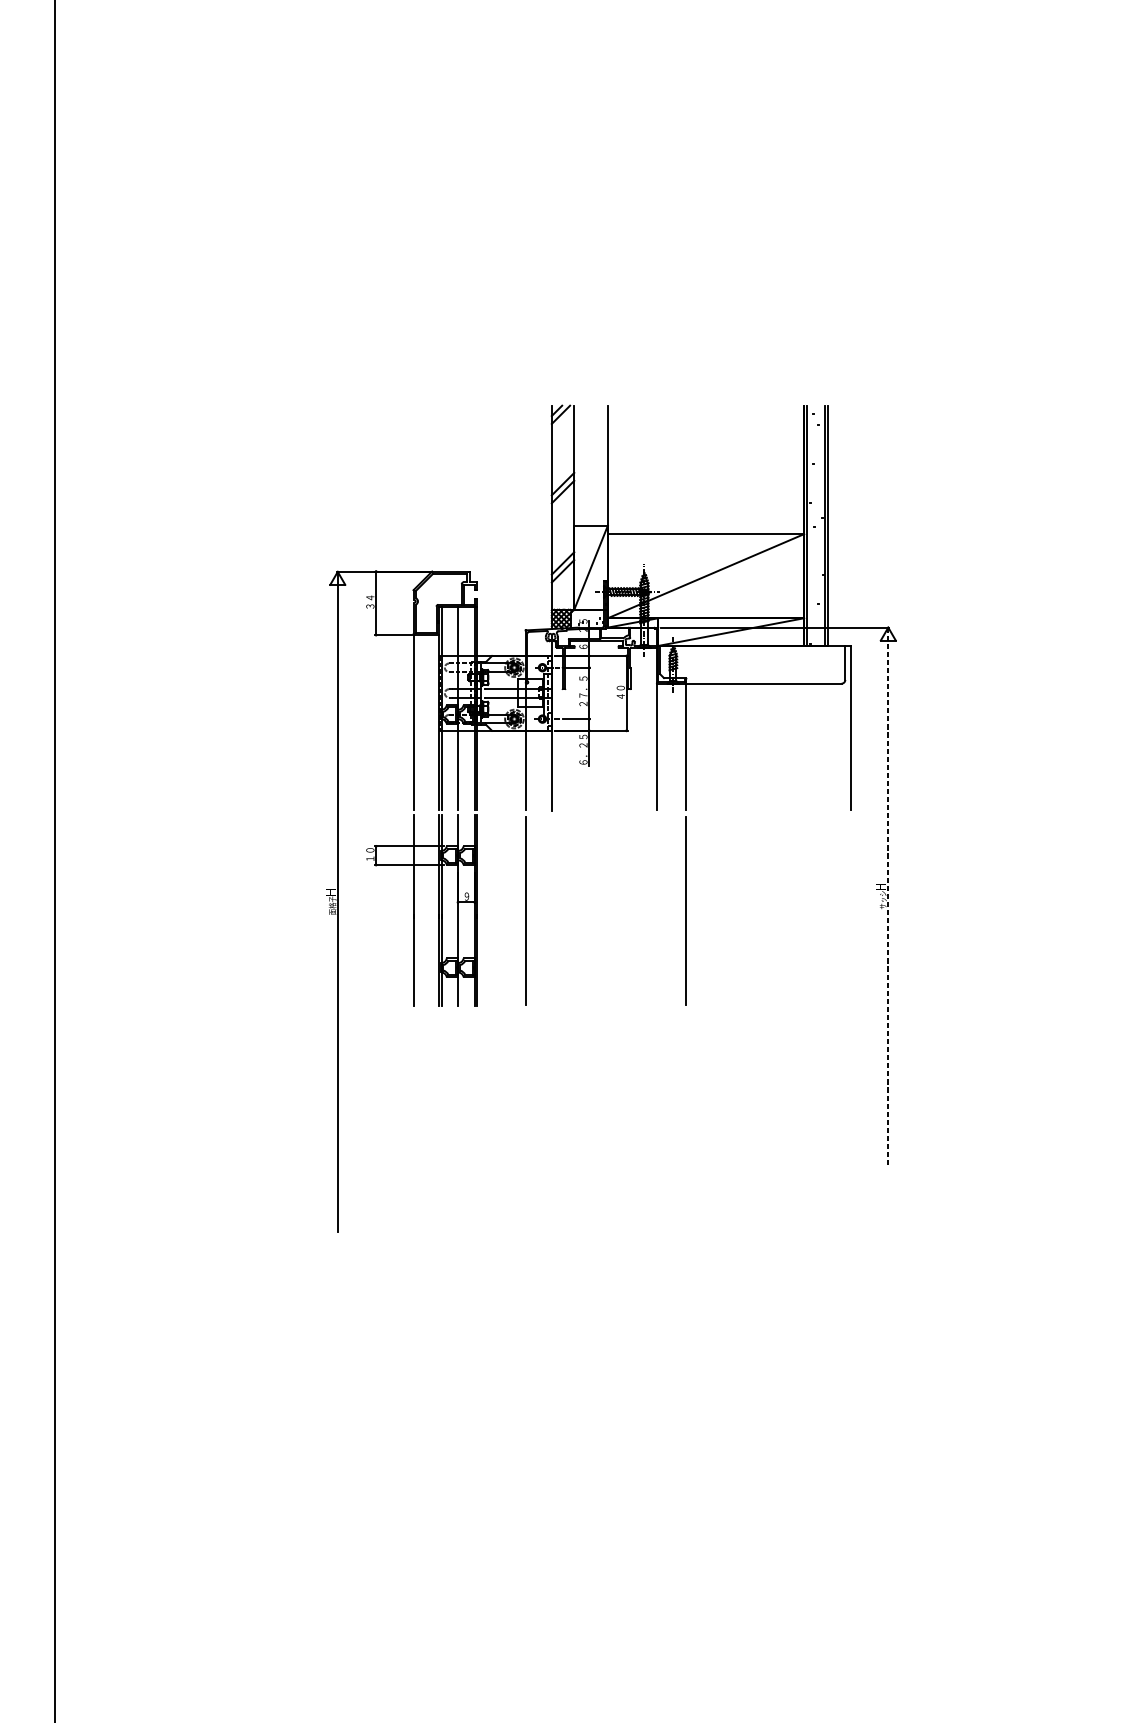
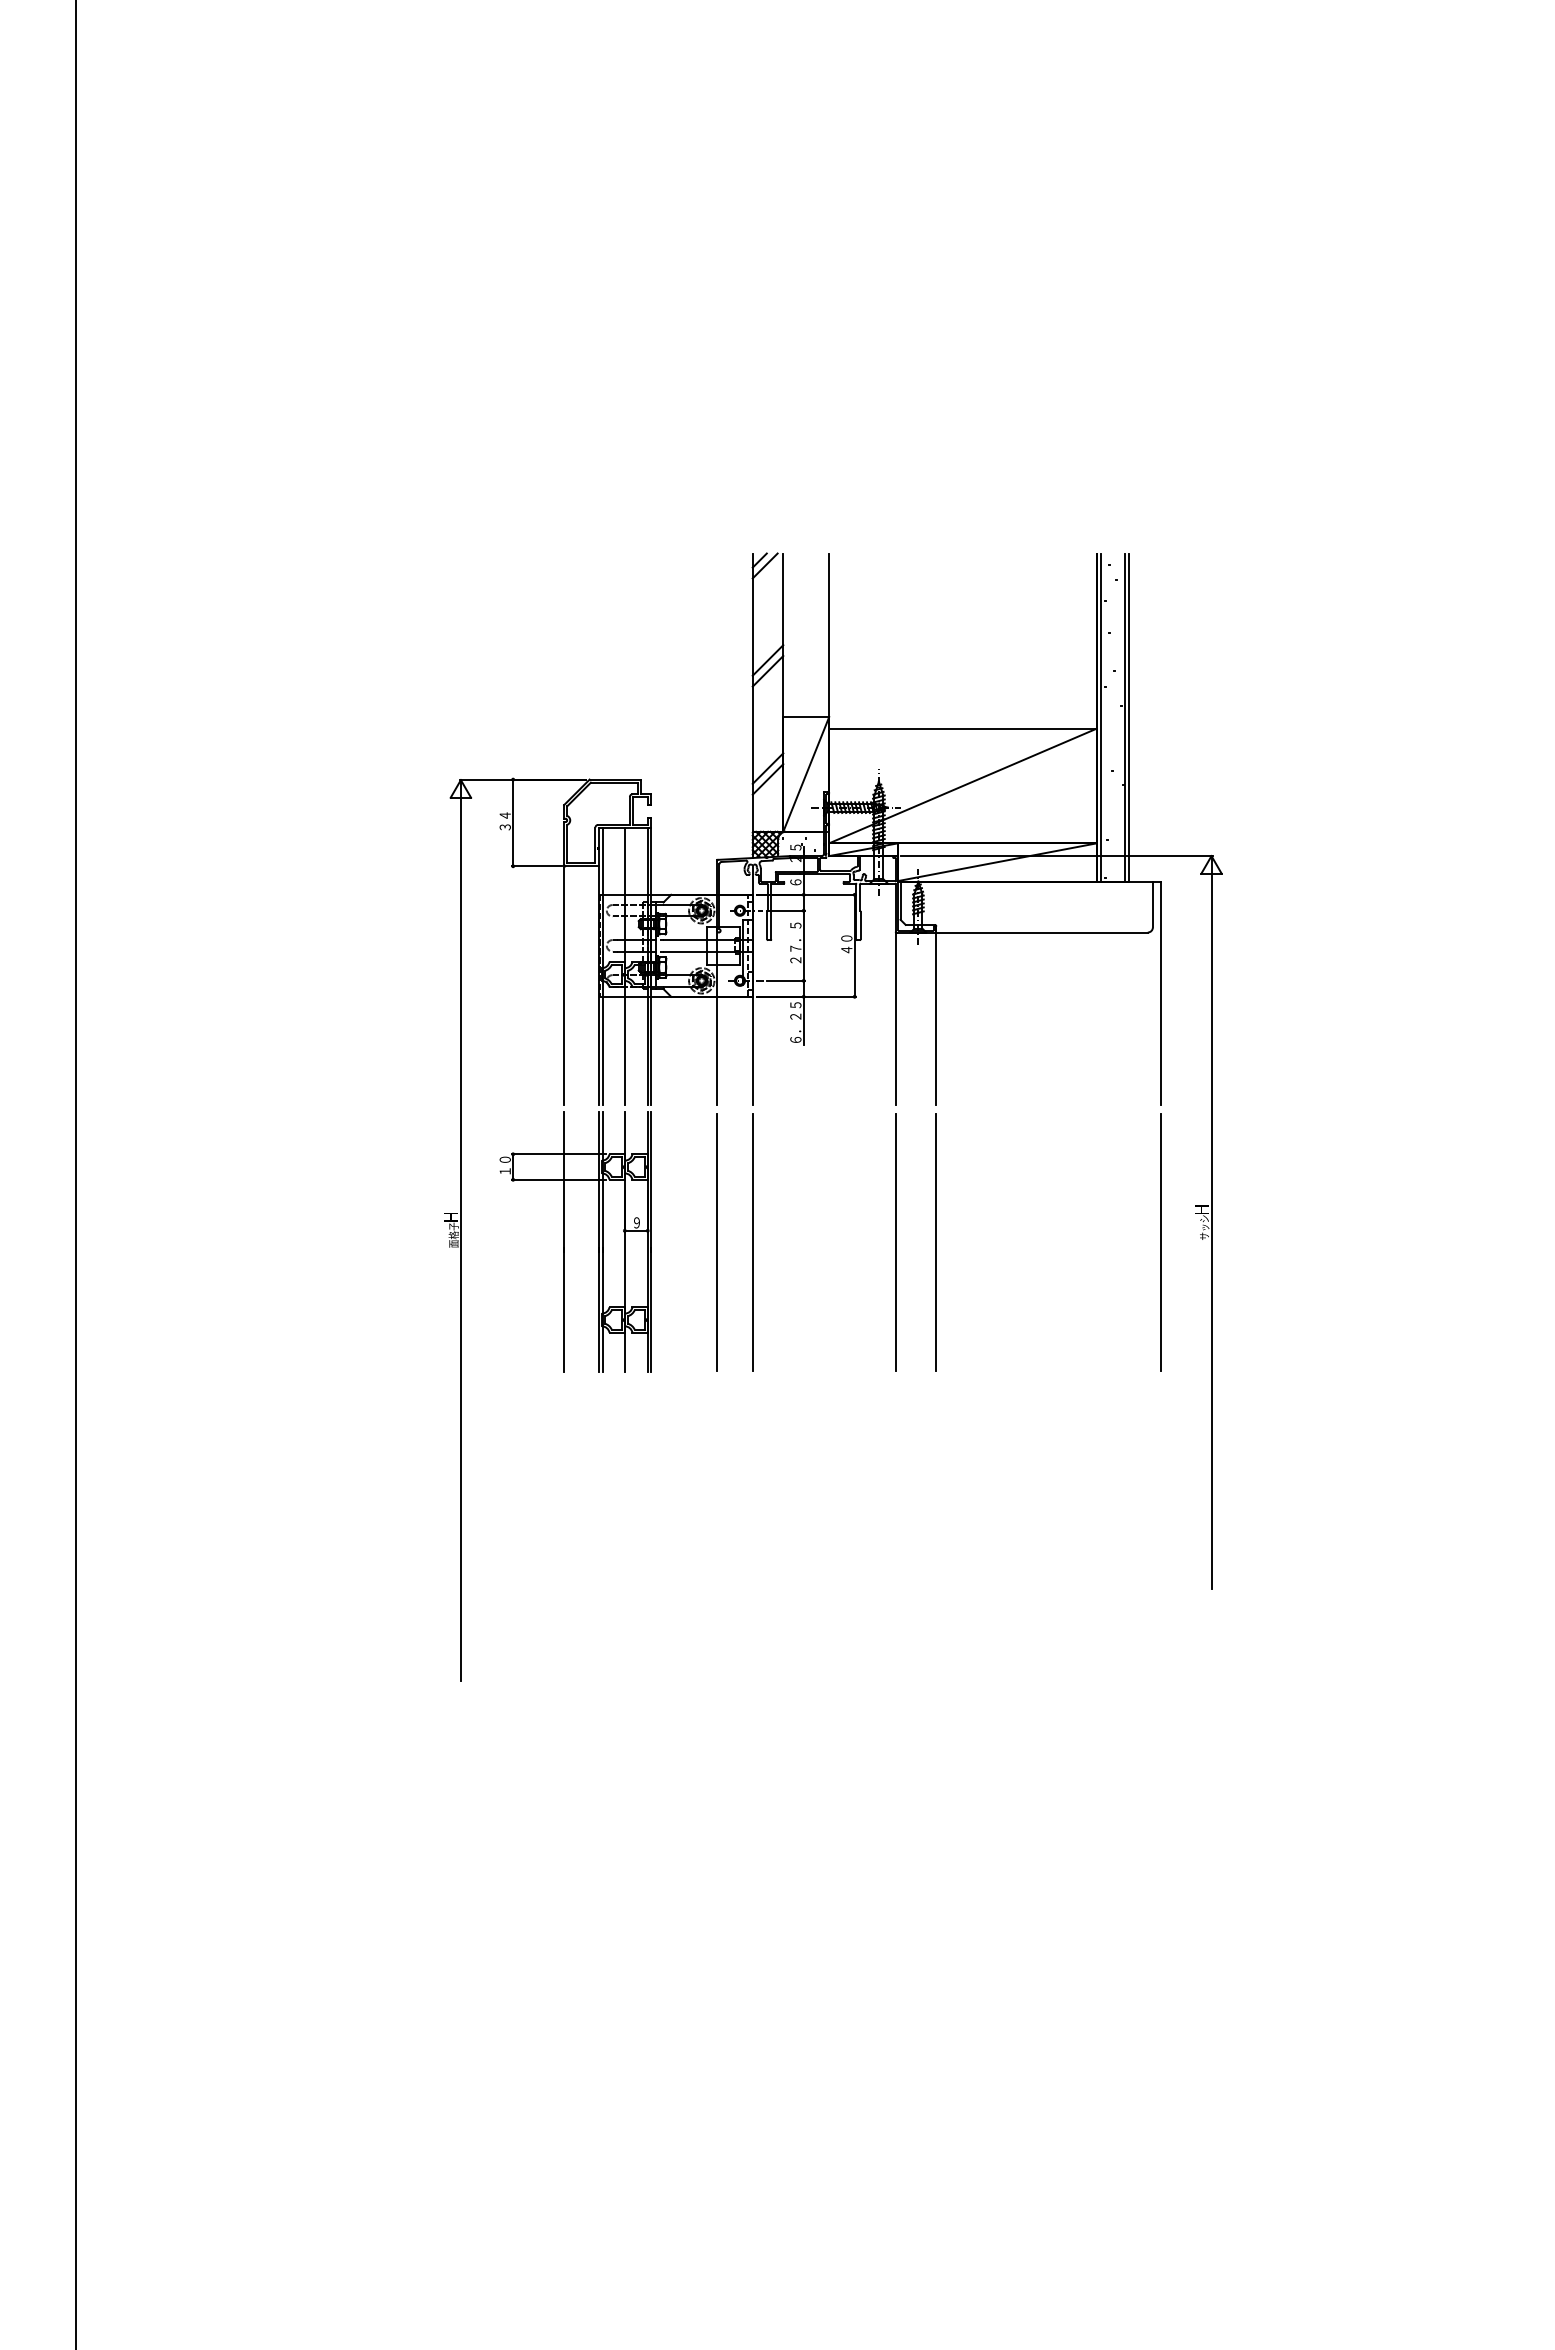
line: (888, 896) -> (1211, 1222), dashed -> solid
line: (551, 910) -> (752, 1241), added
line: (656, 911) -> (895, 1242), added
line: (850, 911) -> (1160, 1242), added

